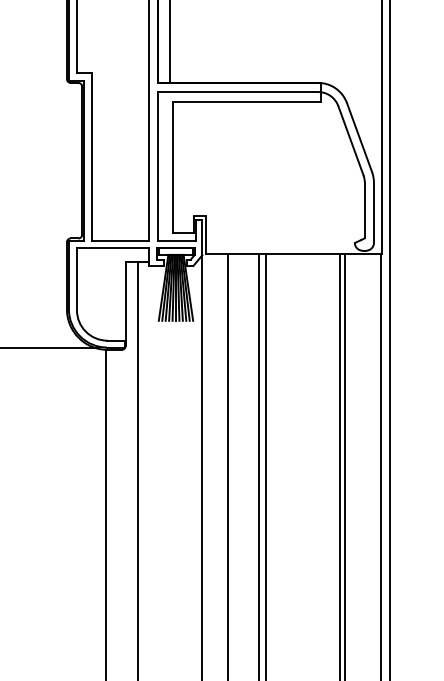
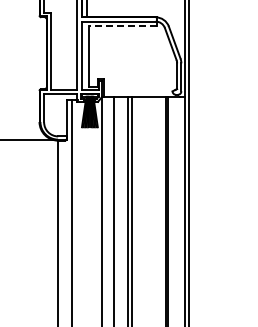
line: (246, 102) -> (122, 26), solid -> dashed

